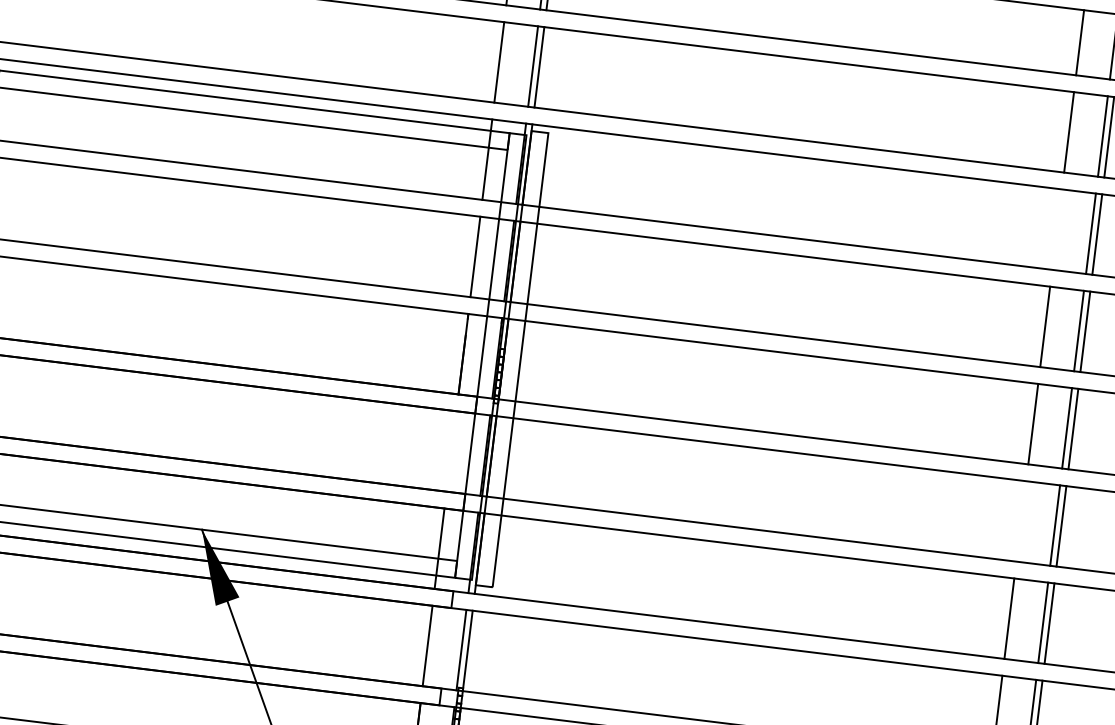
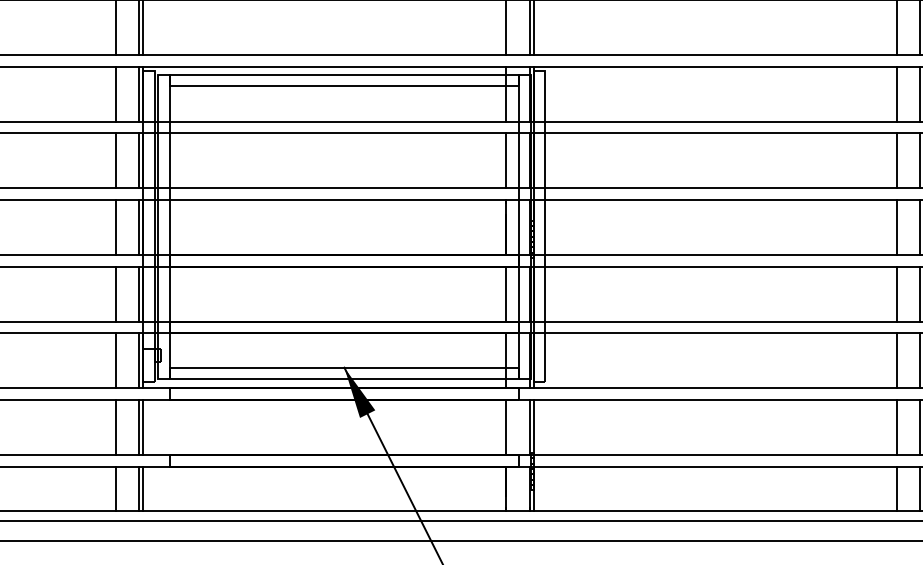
line: (1056, 228) -> (896, 93), added
line: (451, 450) -> (506, 293), added
line: (1020, 520) -> (896, 293), added

